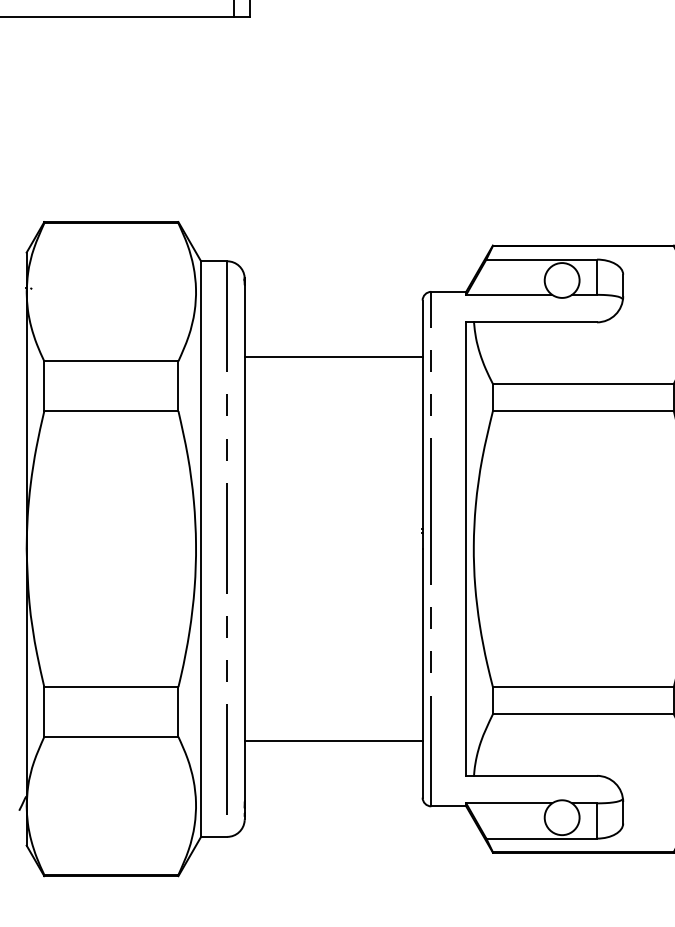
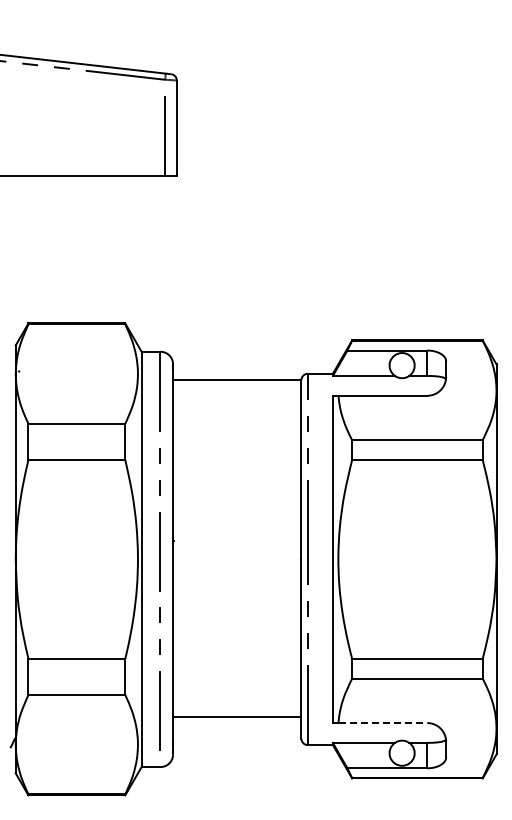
line: (333, 356) -> (237, 379), moved
line: (333, 740) -> (237, 716), moved
line: (536, 776) -> (383, 723), solid -> dashed

